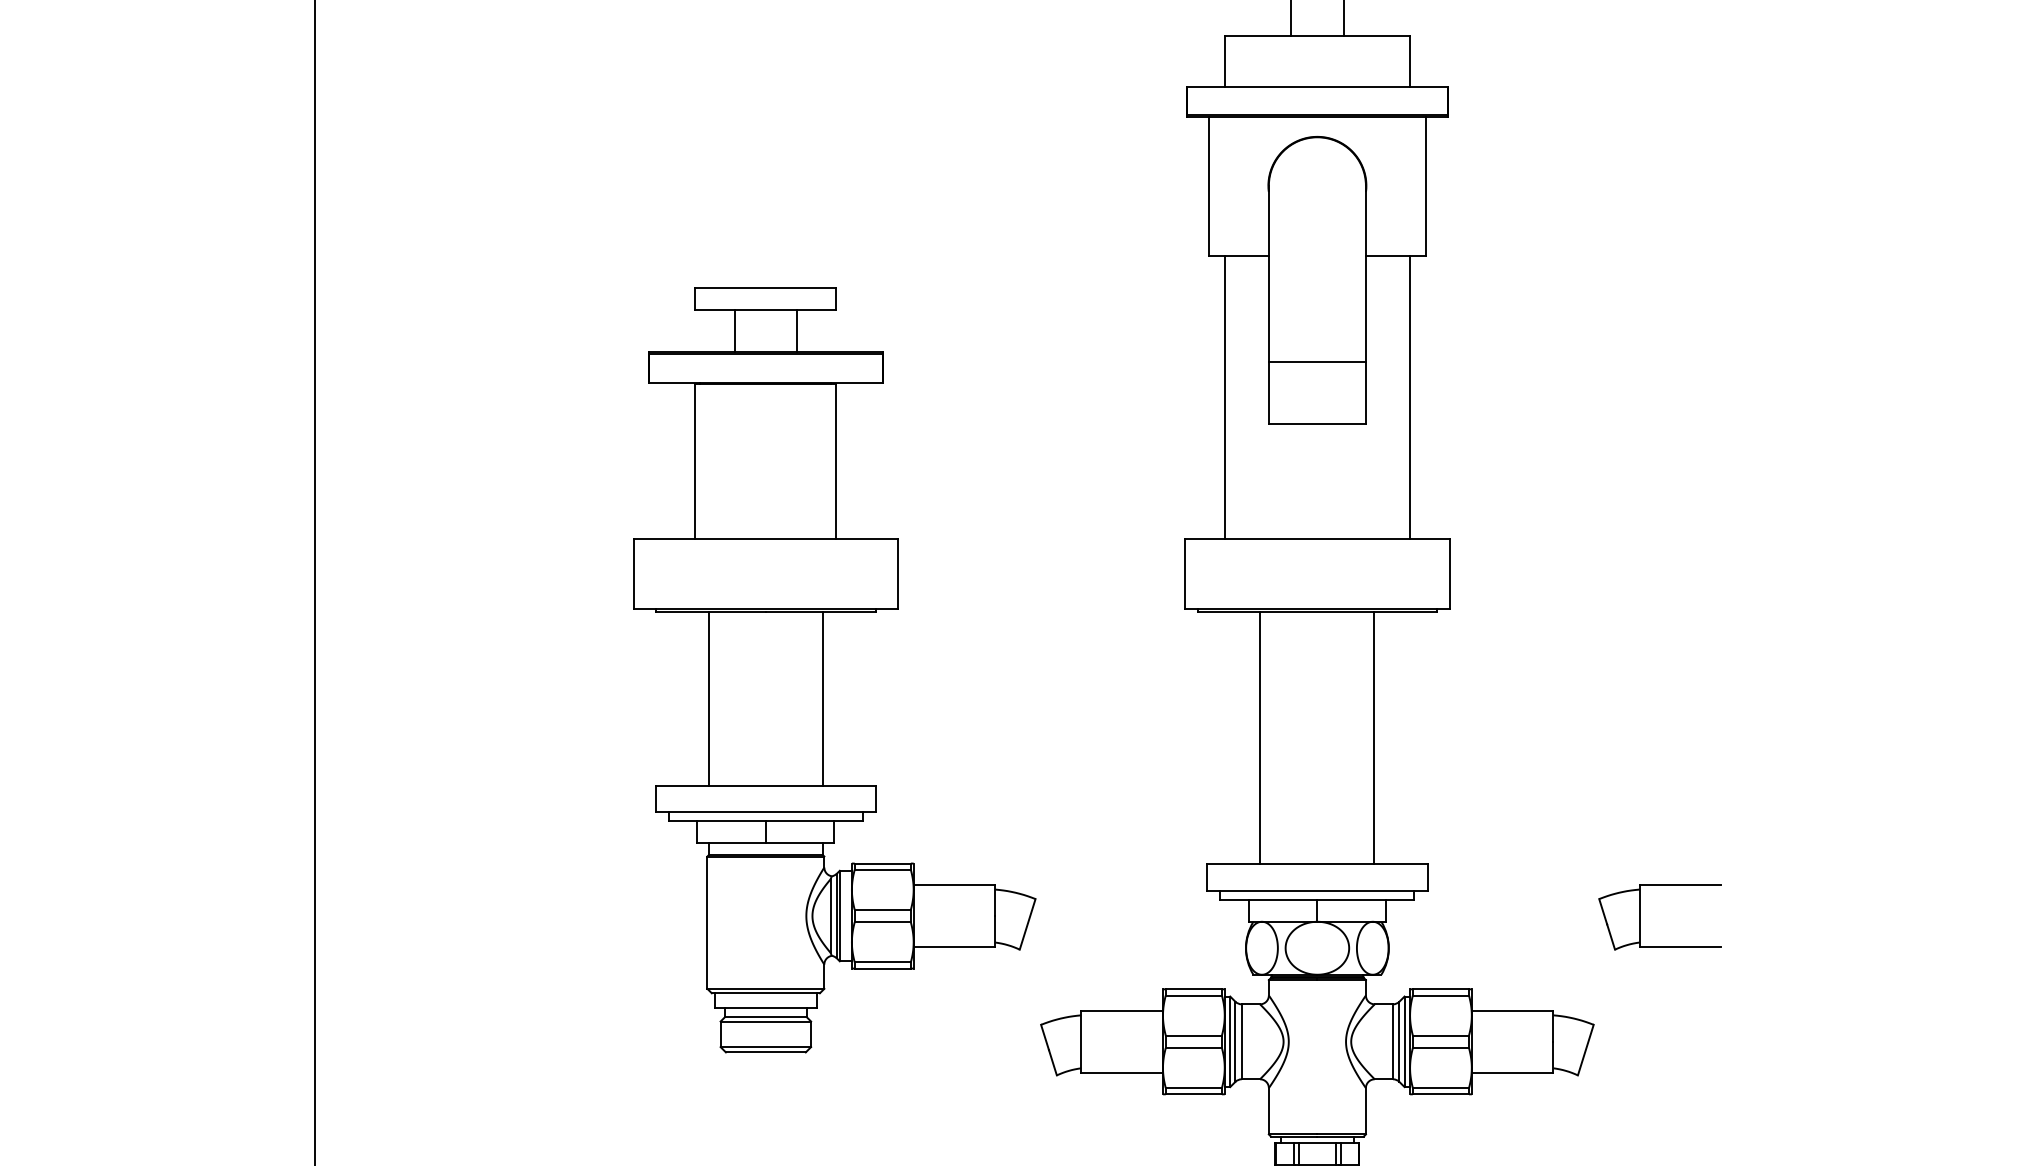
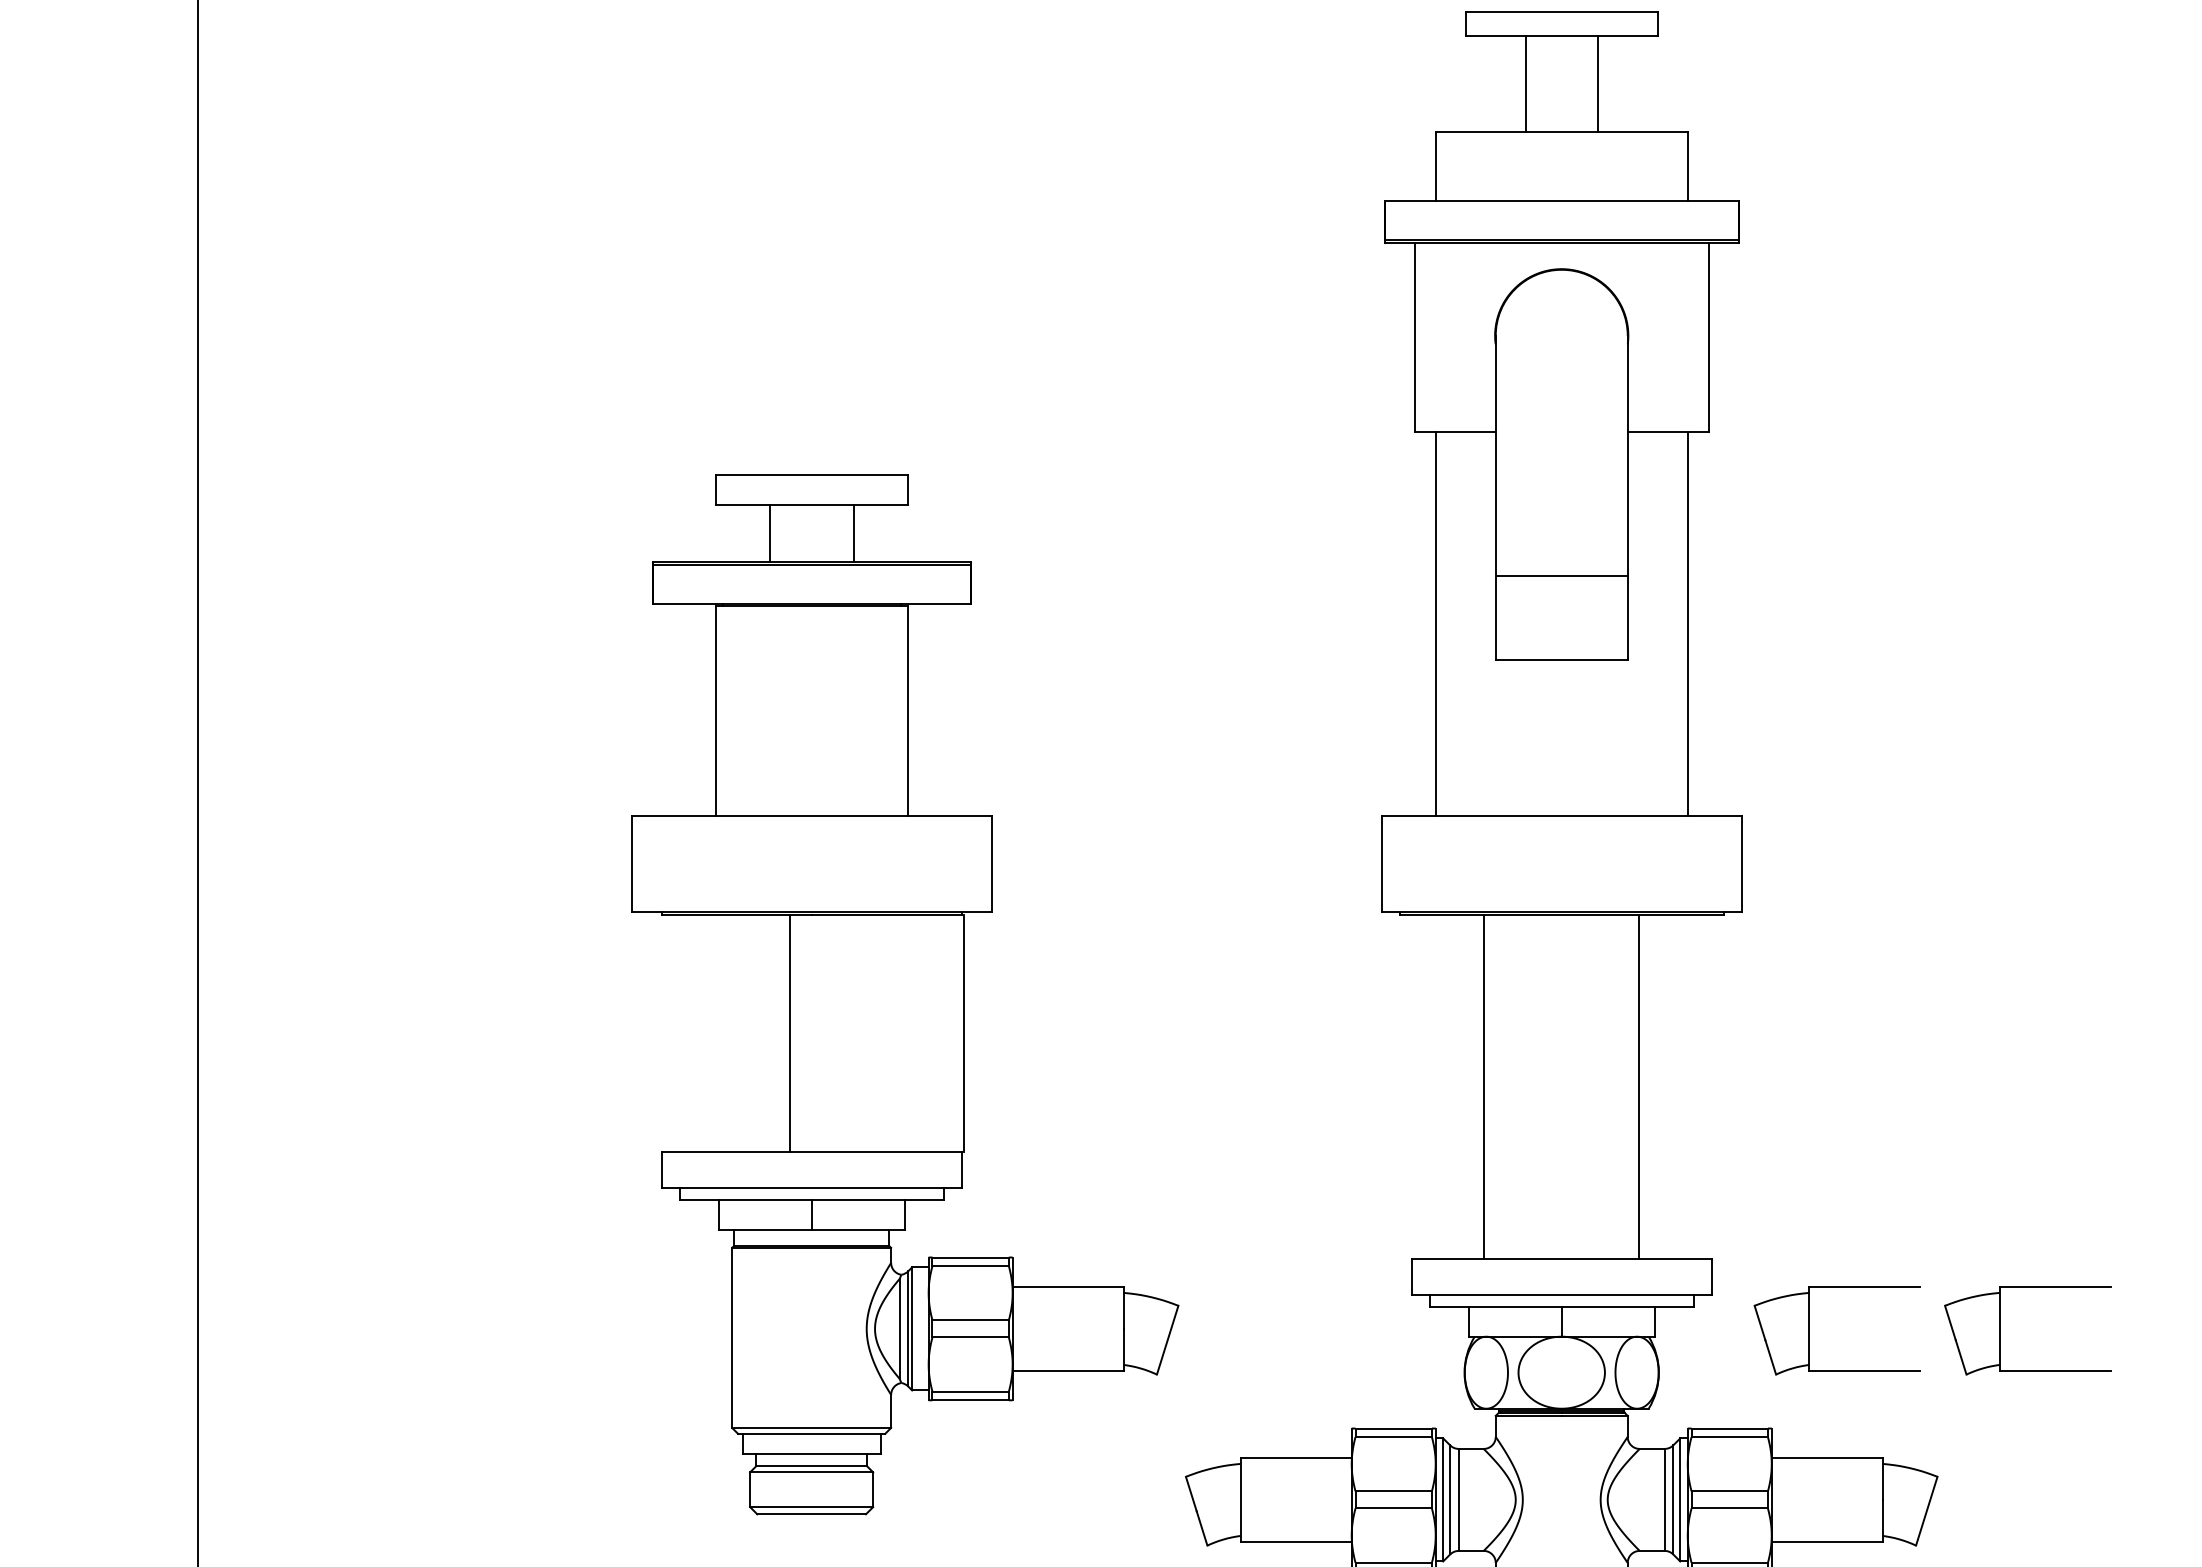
line: (708, 698) -> (789, 1033), moved
line: (822, 698) -> (963, 1033), moved
part: (1500, 917) -> (1810, 1330), added

